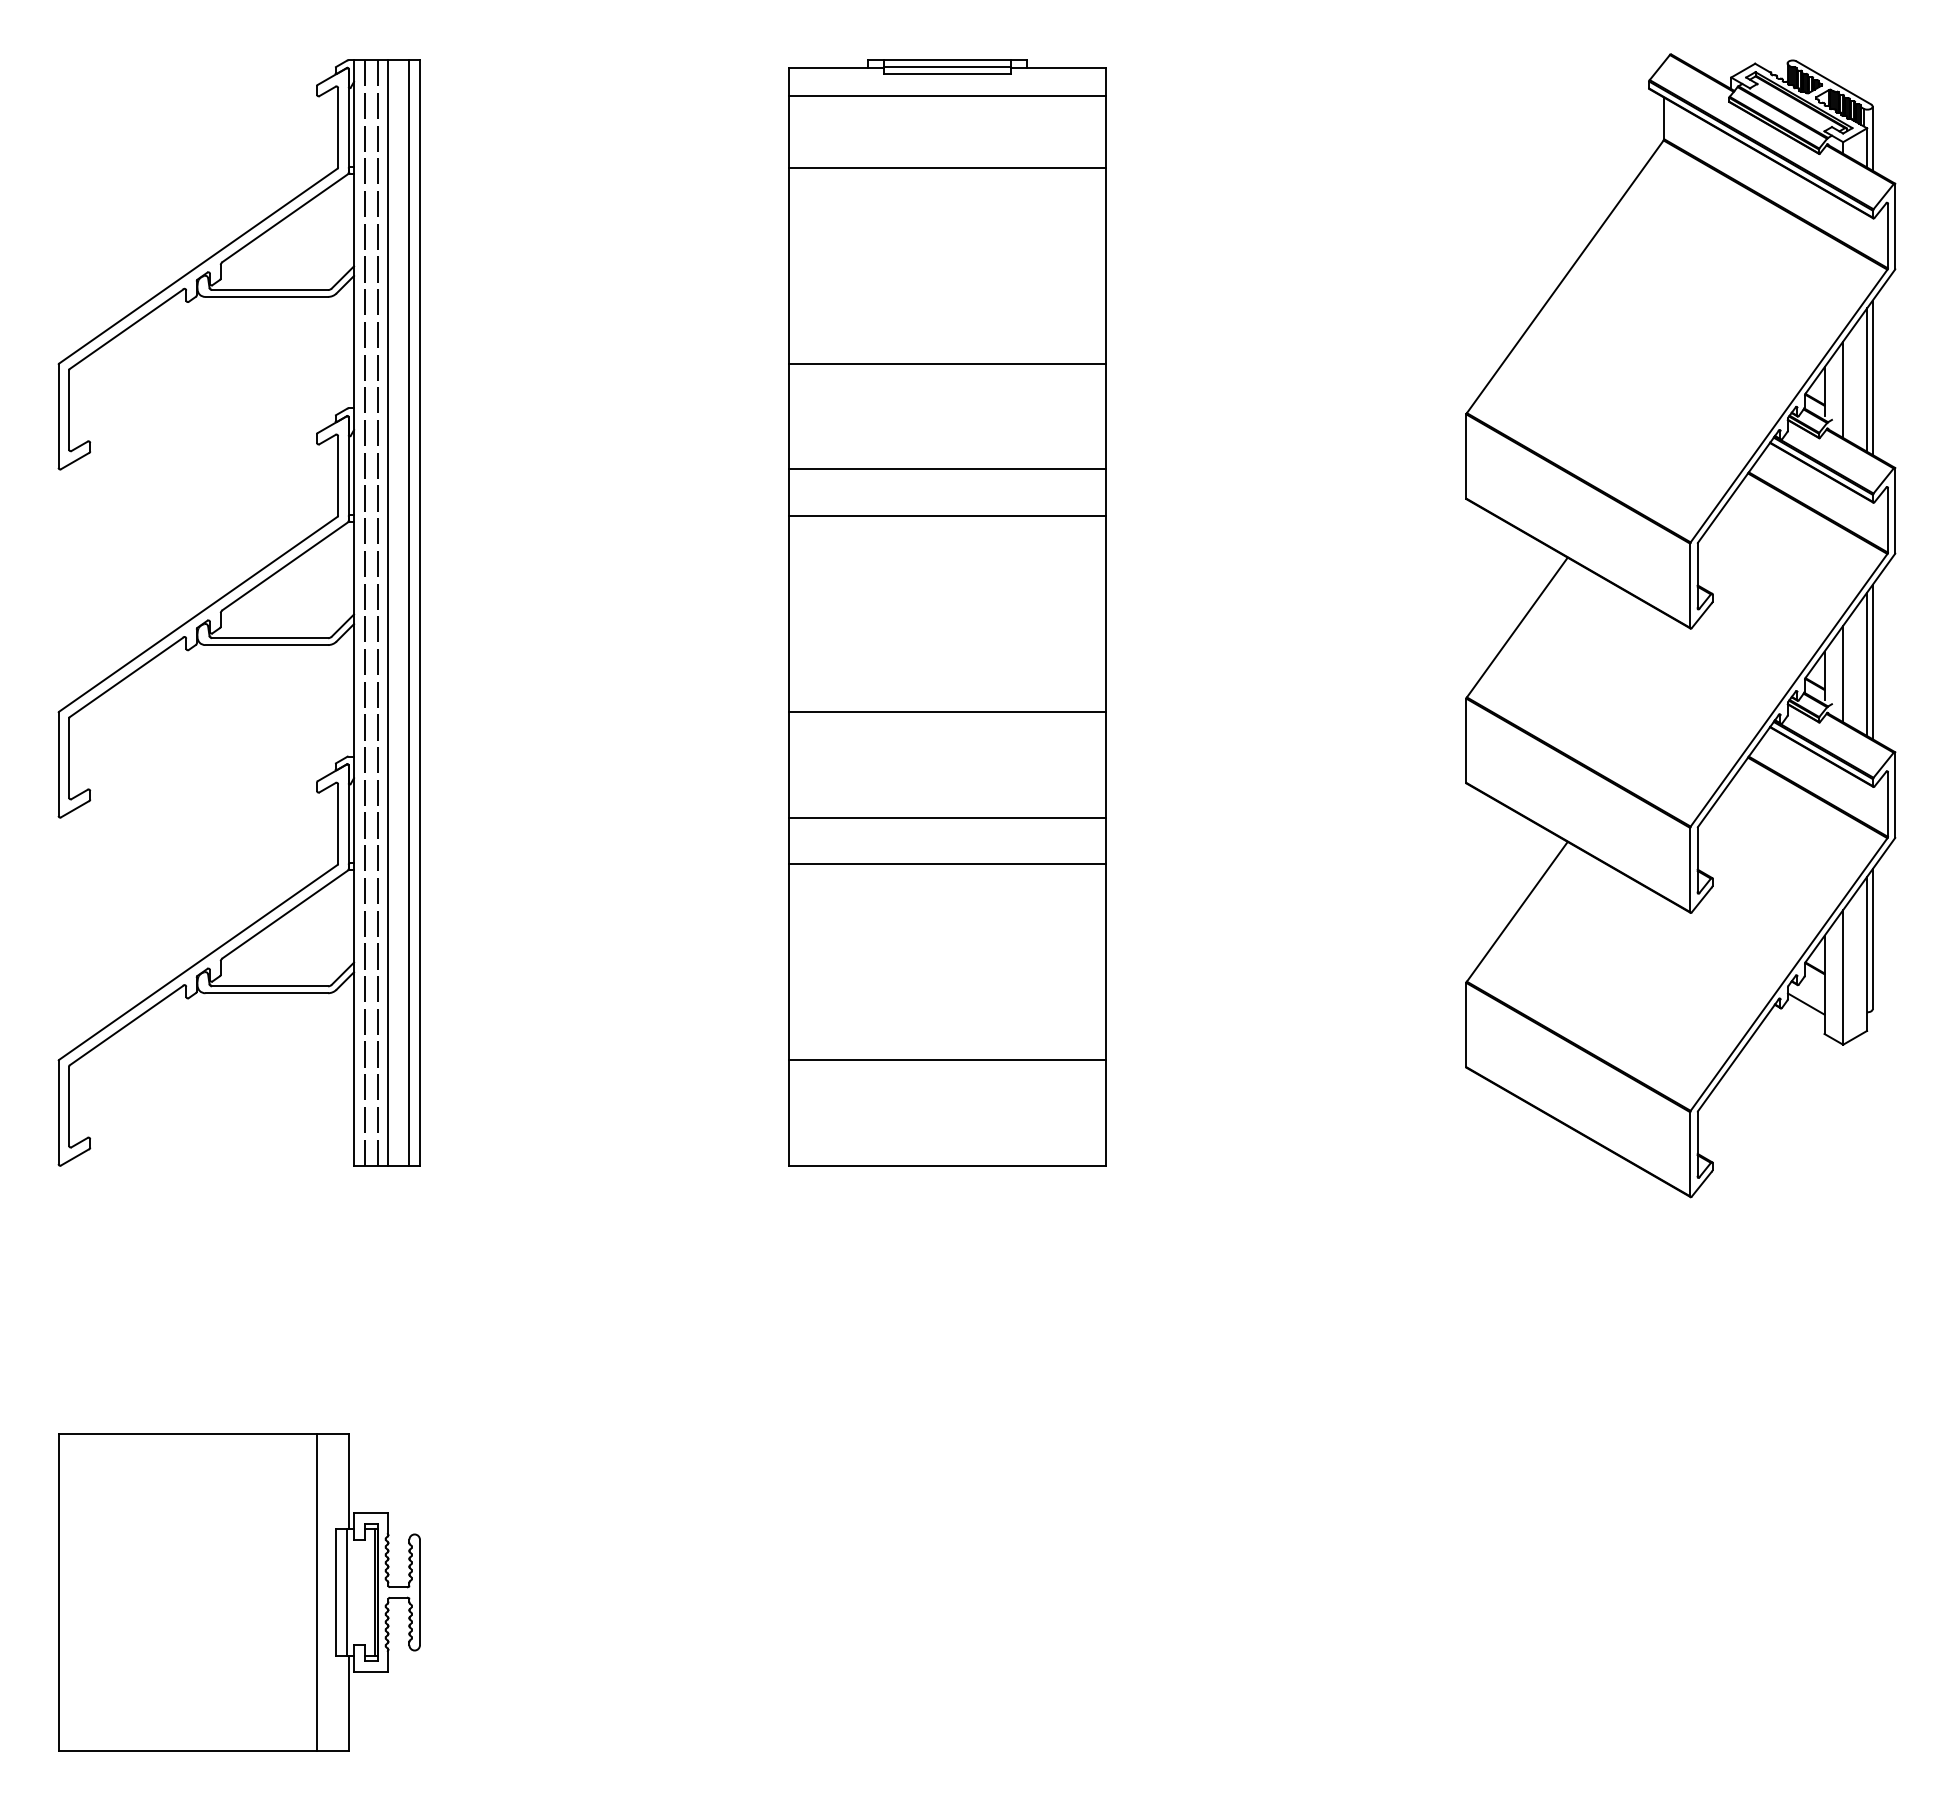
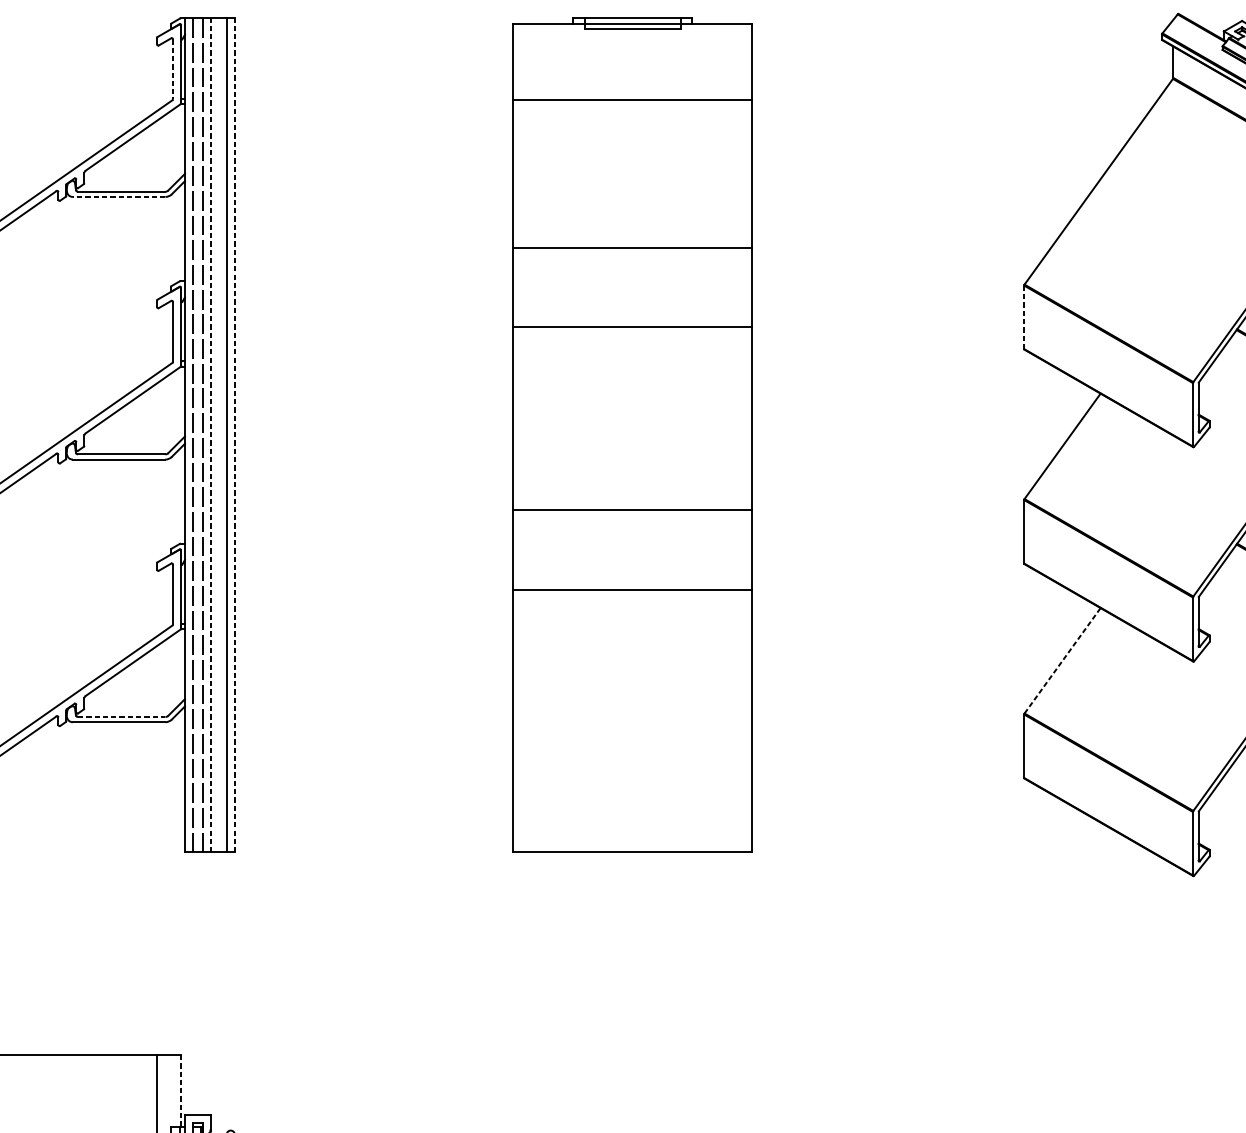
line: (947, 96) -> (632, 45), removed
line: (338, 127) -> (173, 69), solid -> dashed
line: (266, 296) -> (118, 196), solid -> dashed
line: (1466, 456) -> (1024, 317), solid -> dashed
line: (947, 516) -> (632, 362), removed
line: (387, 613) -> (210, 435), solid -> dashed
line: (419, 613) -> (234, 435), solid -> dashed
line: (947, 864) -> (632, 625), removed
line: (1517, 911) -> (1062, 660), solid -> dashed
line: (270, 986) -> (121, 717), solid -> dashed
line: (947, 1060) -> (632, 772), removed
line: (348, 1482) -> (180, 1091), solid -> dashed

